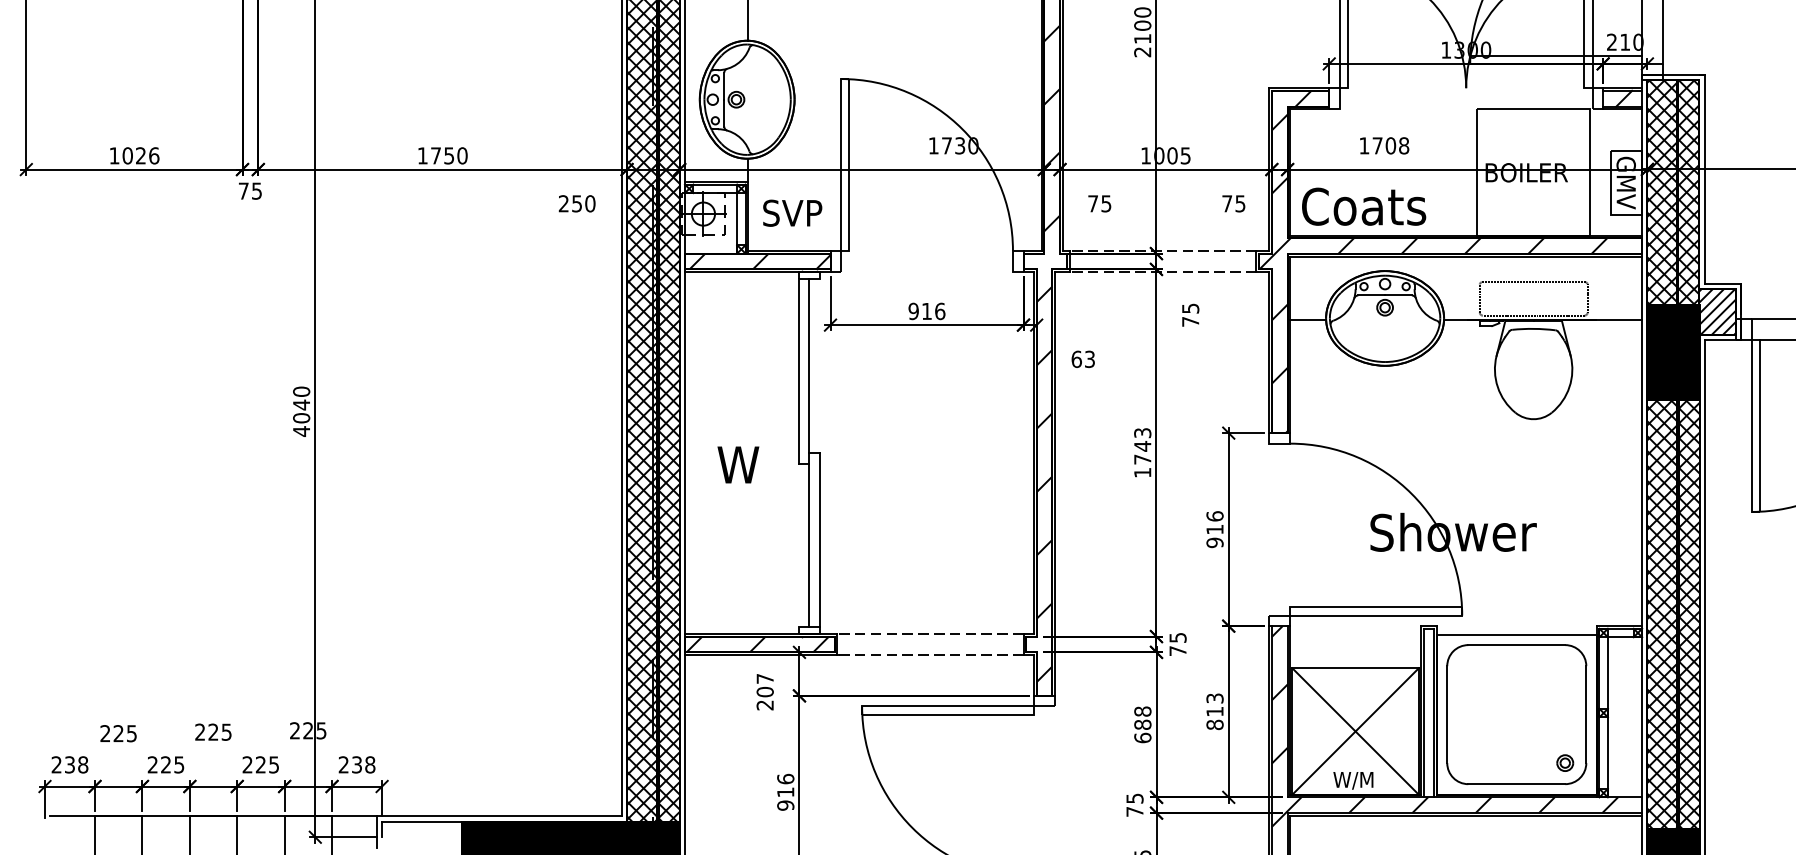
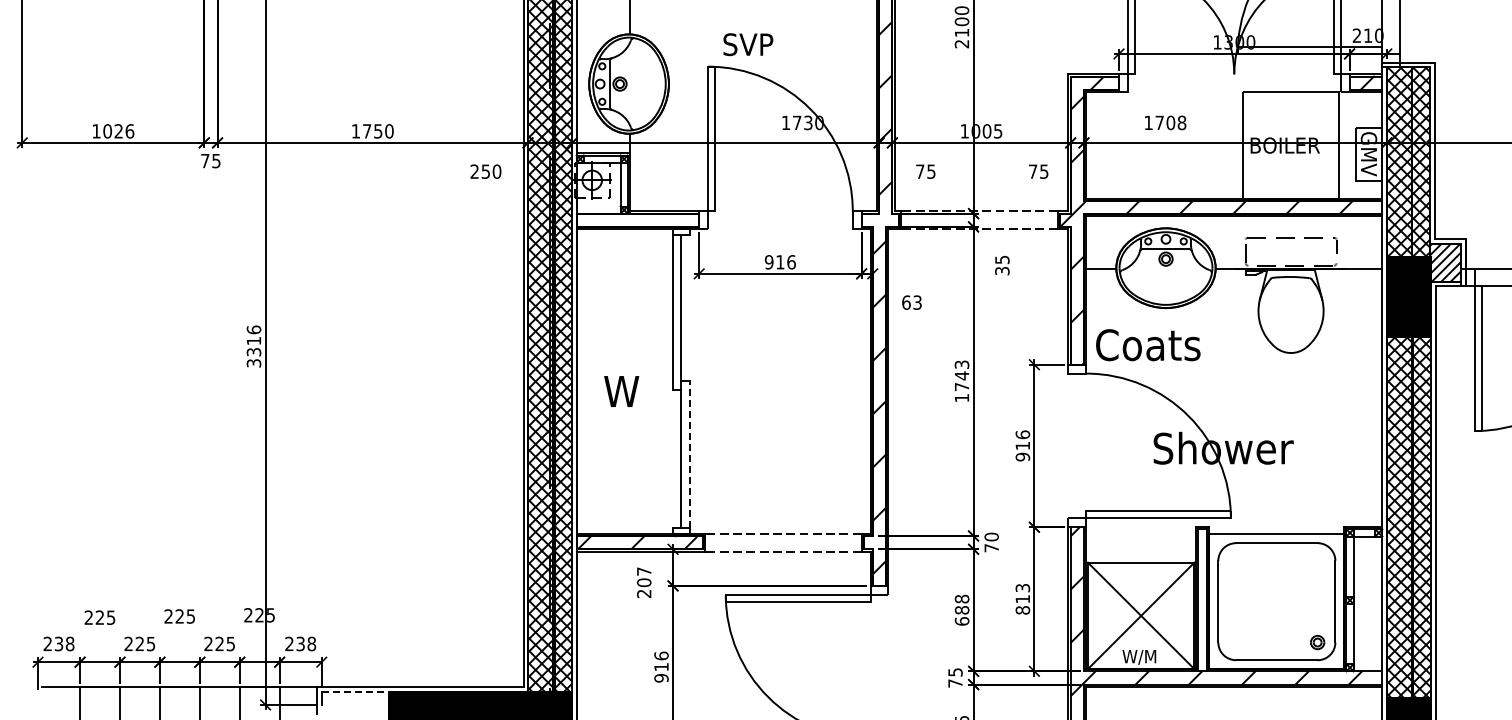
text: (1364, 207) -> (1148, 345), moved
text: (792, 213) -> (748, 44), moved
hatch: (759, 260) -> (639, 219), removed
text: (1190, 322) -> (1002, 271), 75 -> 35
text: (301, 411) -> (253, 346), 4040 -> 3316
line: (820, 539) -> (690, 454), solid -> dashed
text: (1177, 637) -> (991, 536), 75 -> 70
line: (422, 821) -> (355, 691), solid -> dashed

